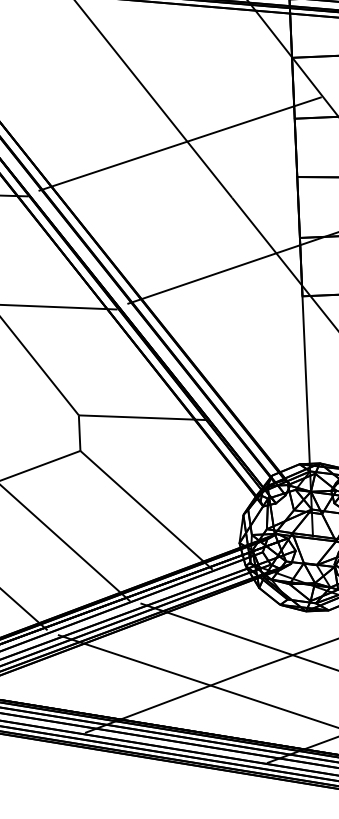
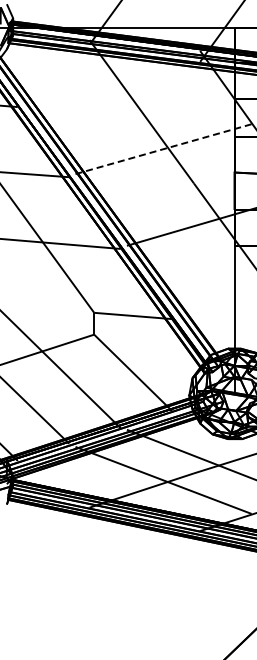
line: (180, 144) -> (163, 149), solid -> dashed

